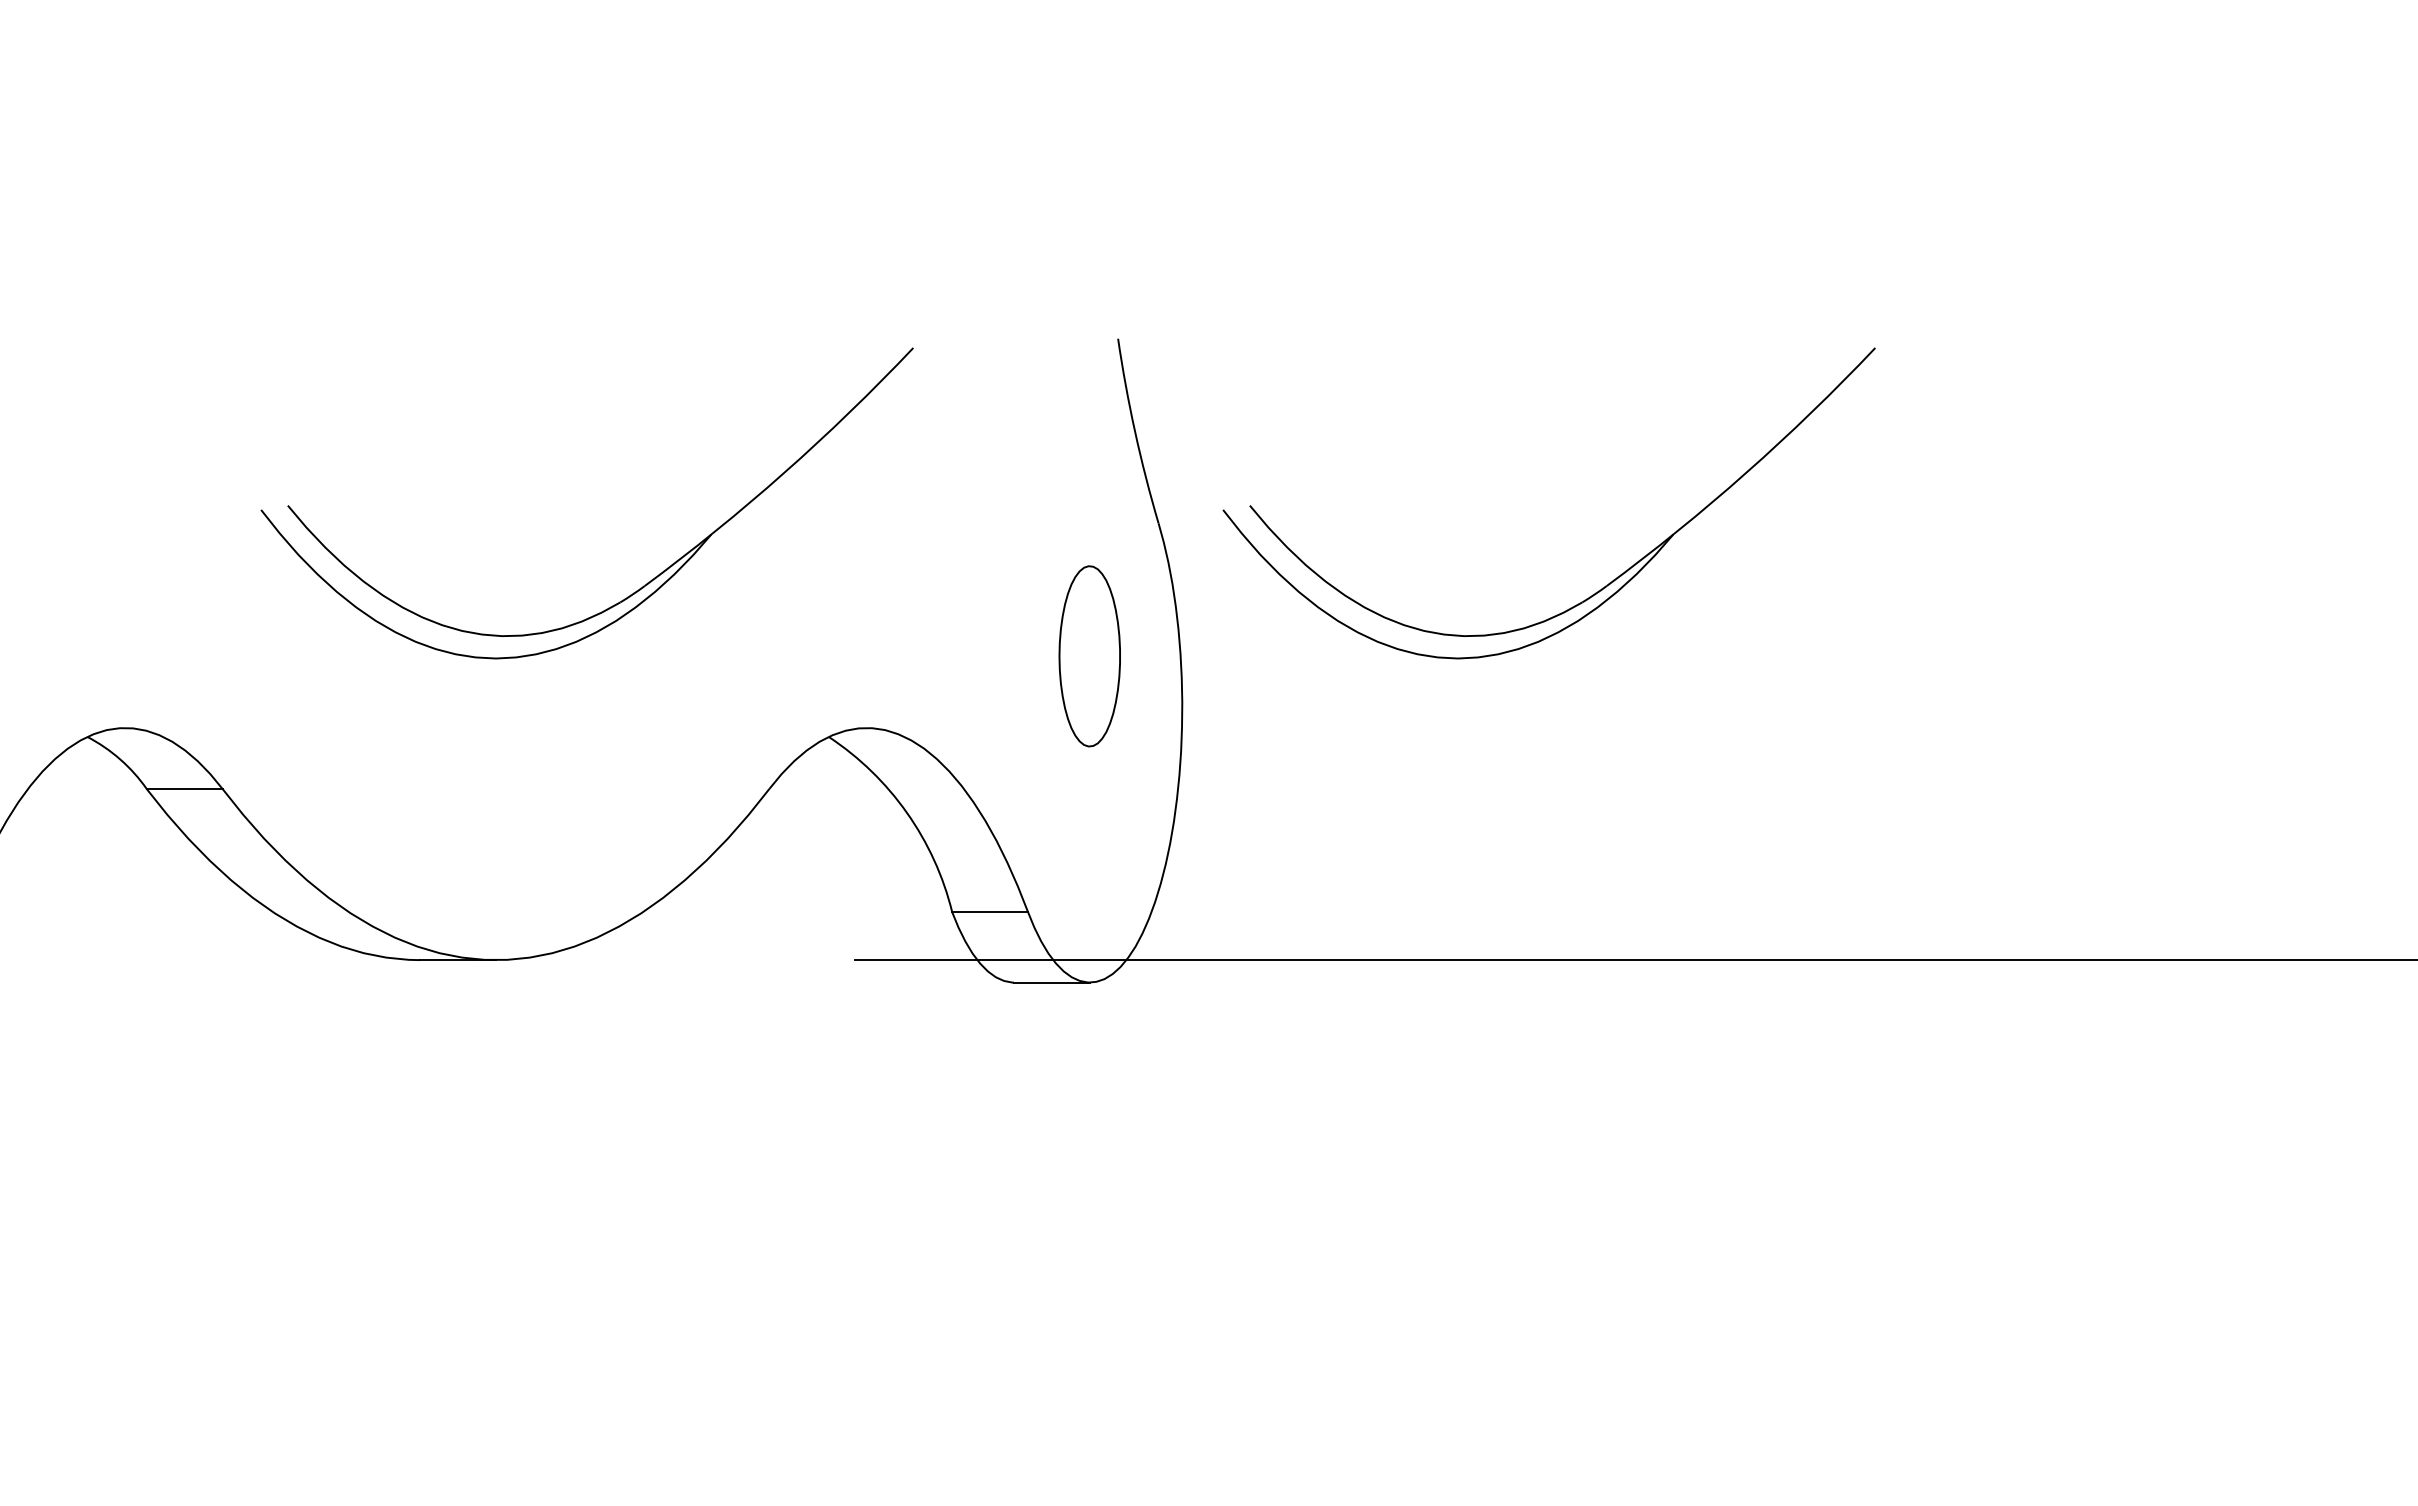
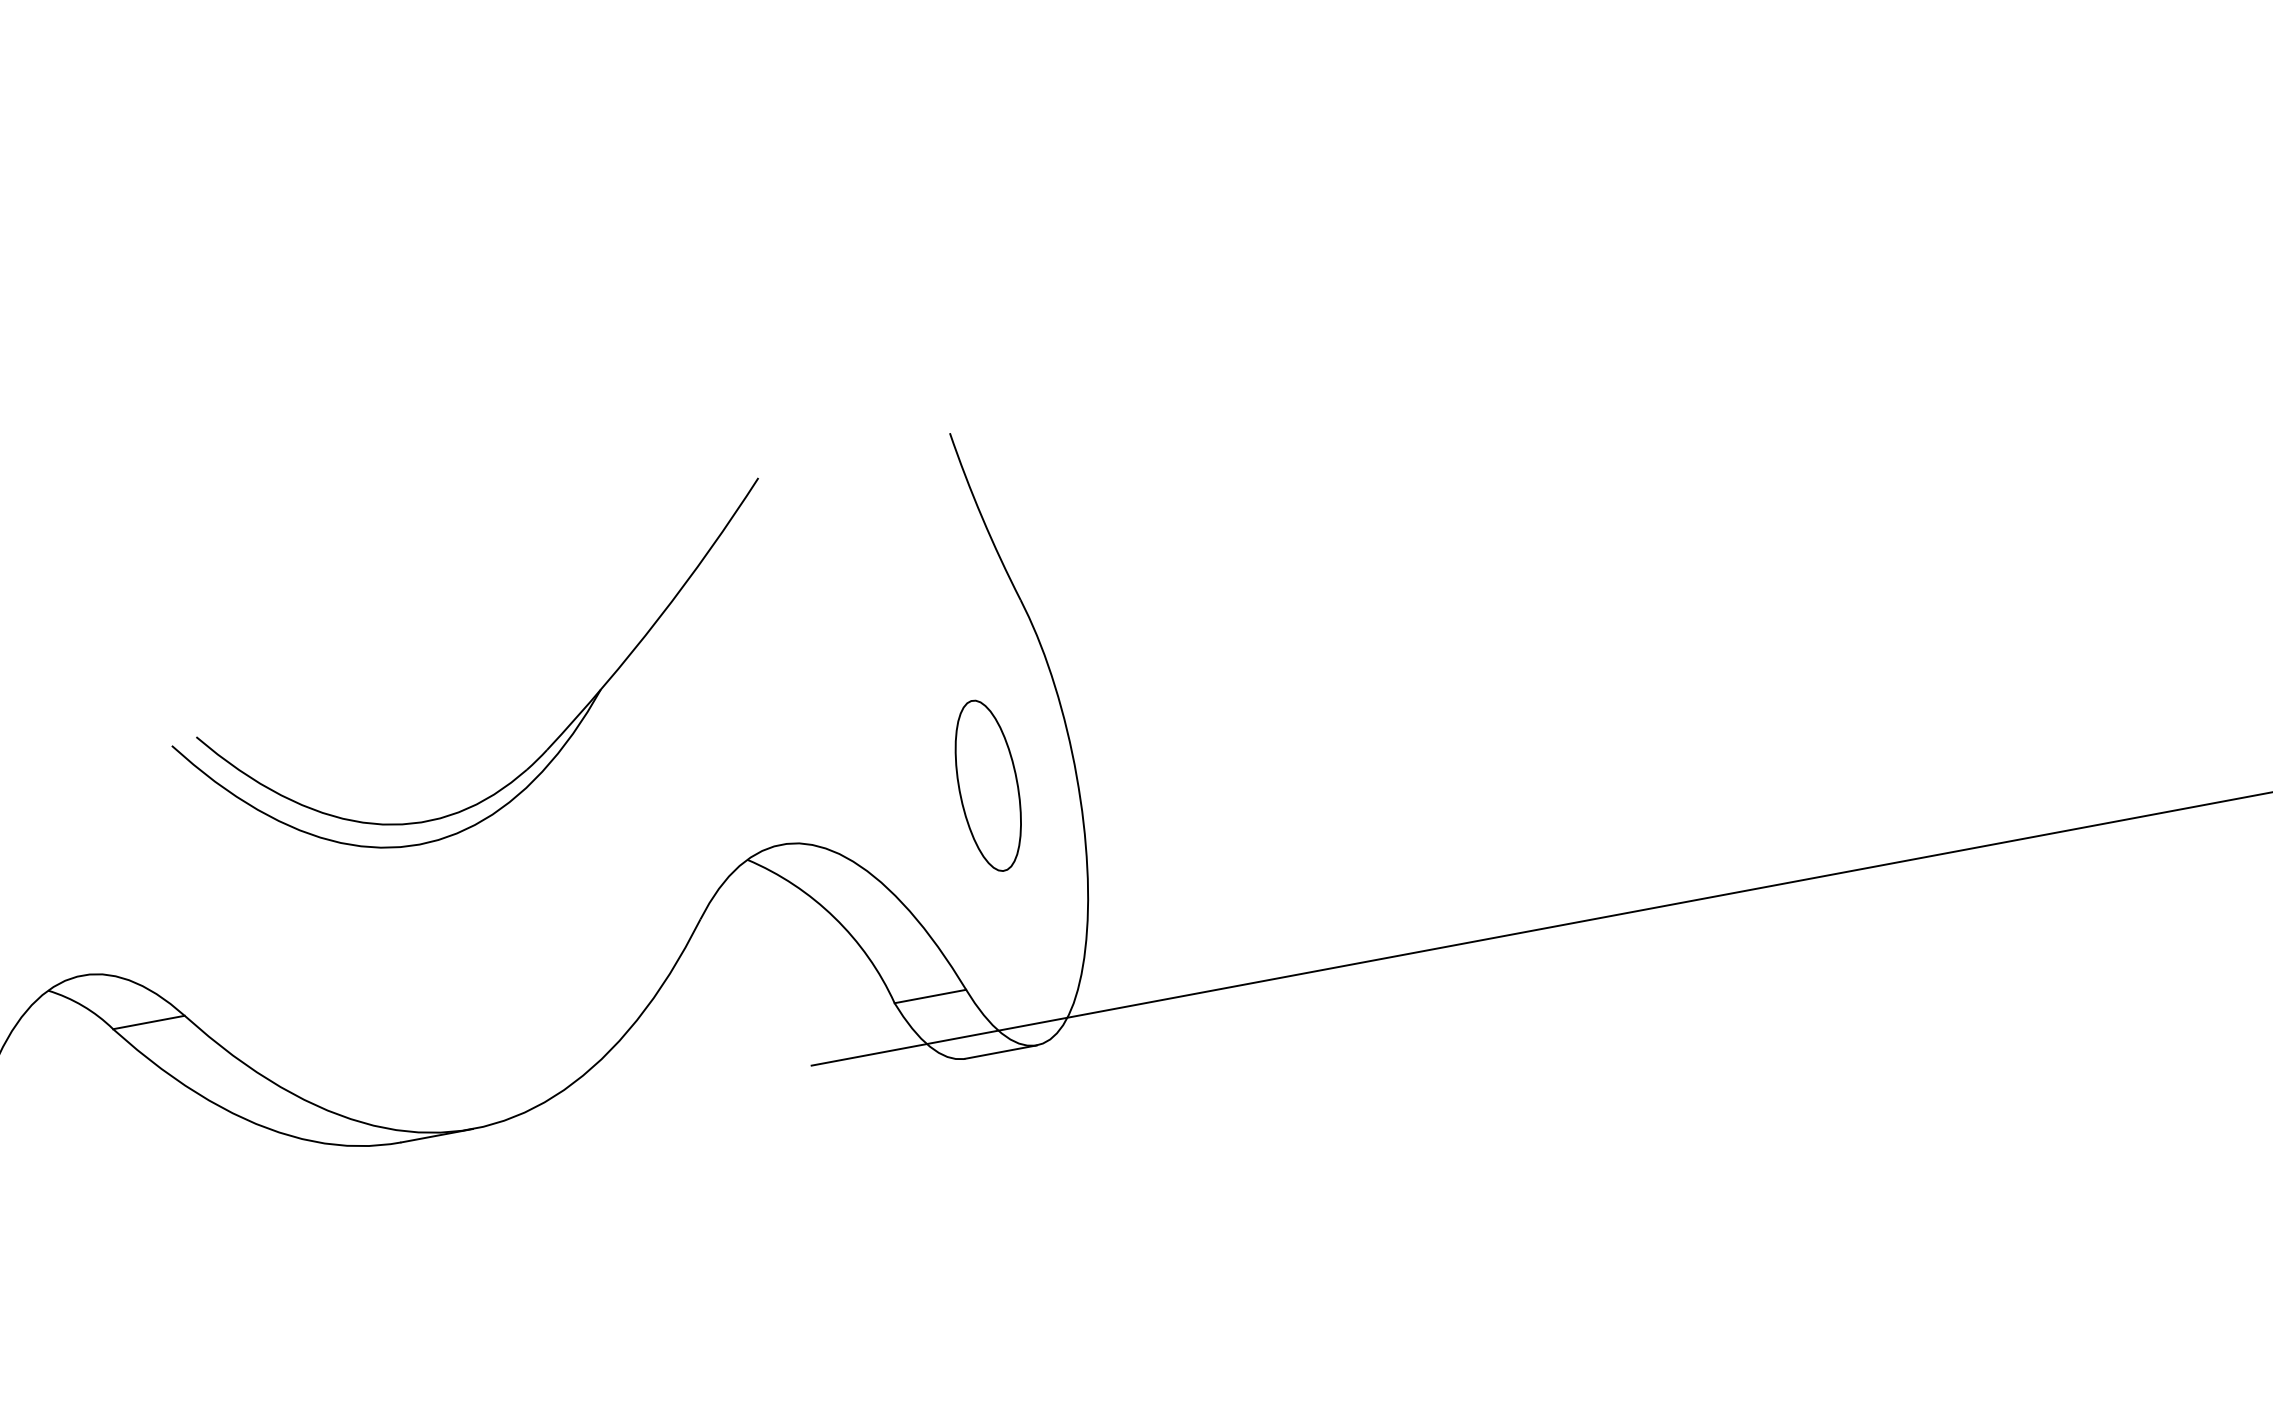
part: (1609, 582) -> (1456, 576), removed
part: (1089, 656) -> (988, 786), moved

